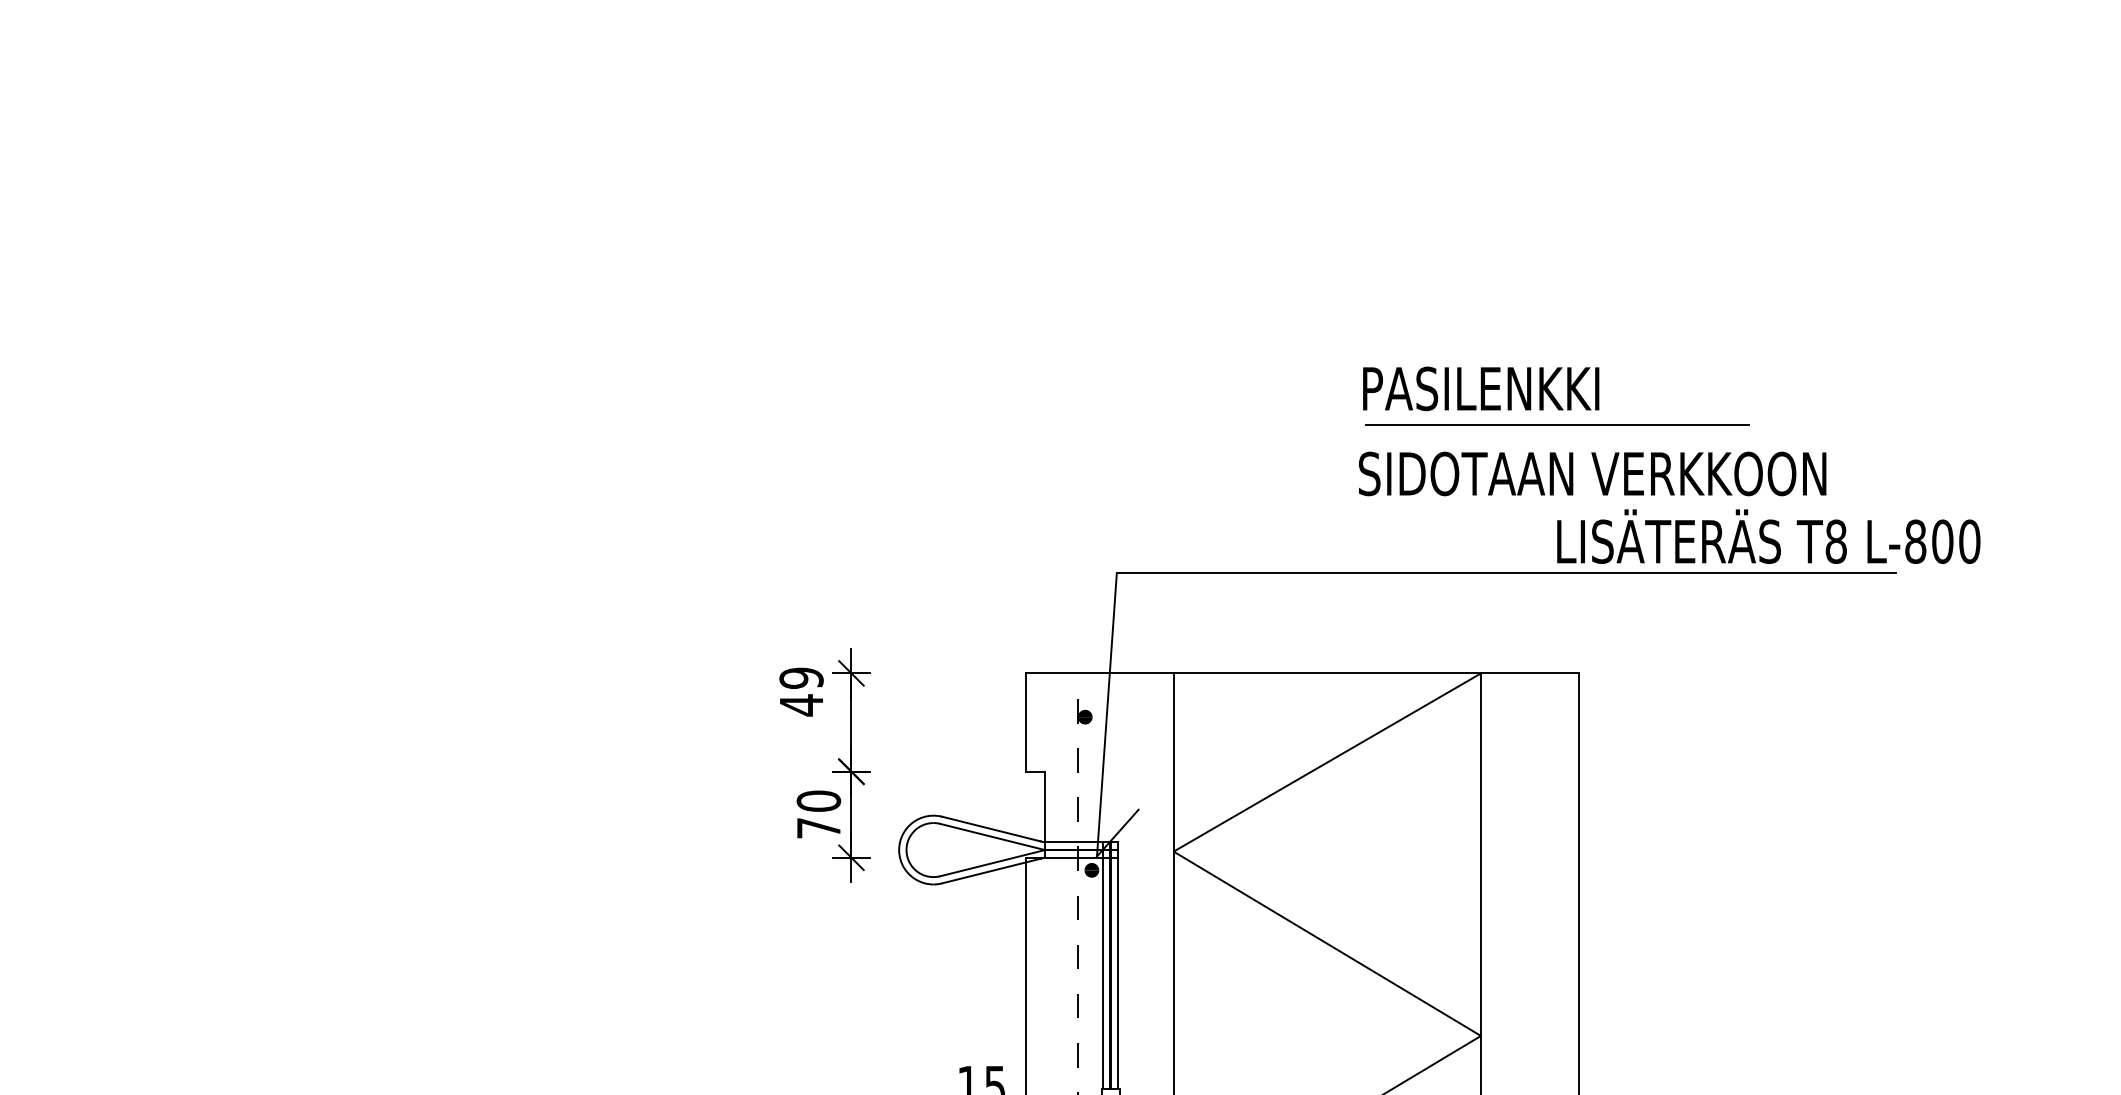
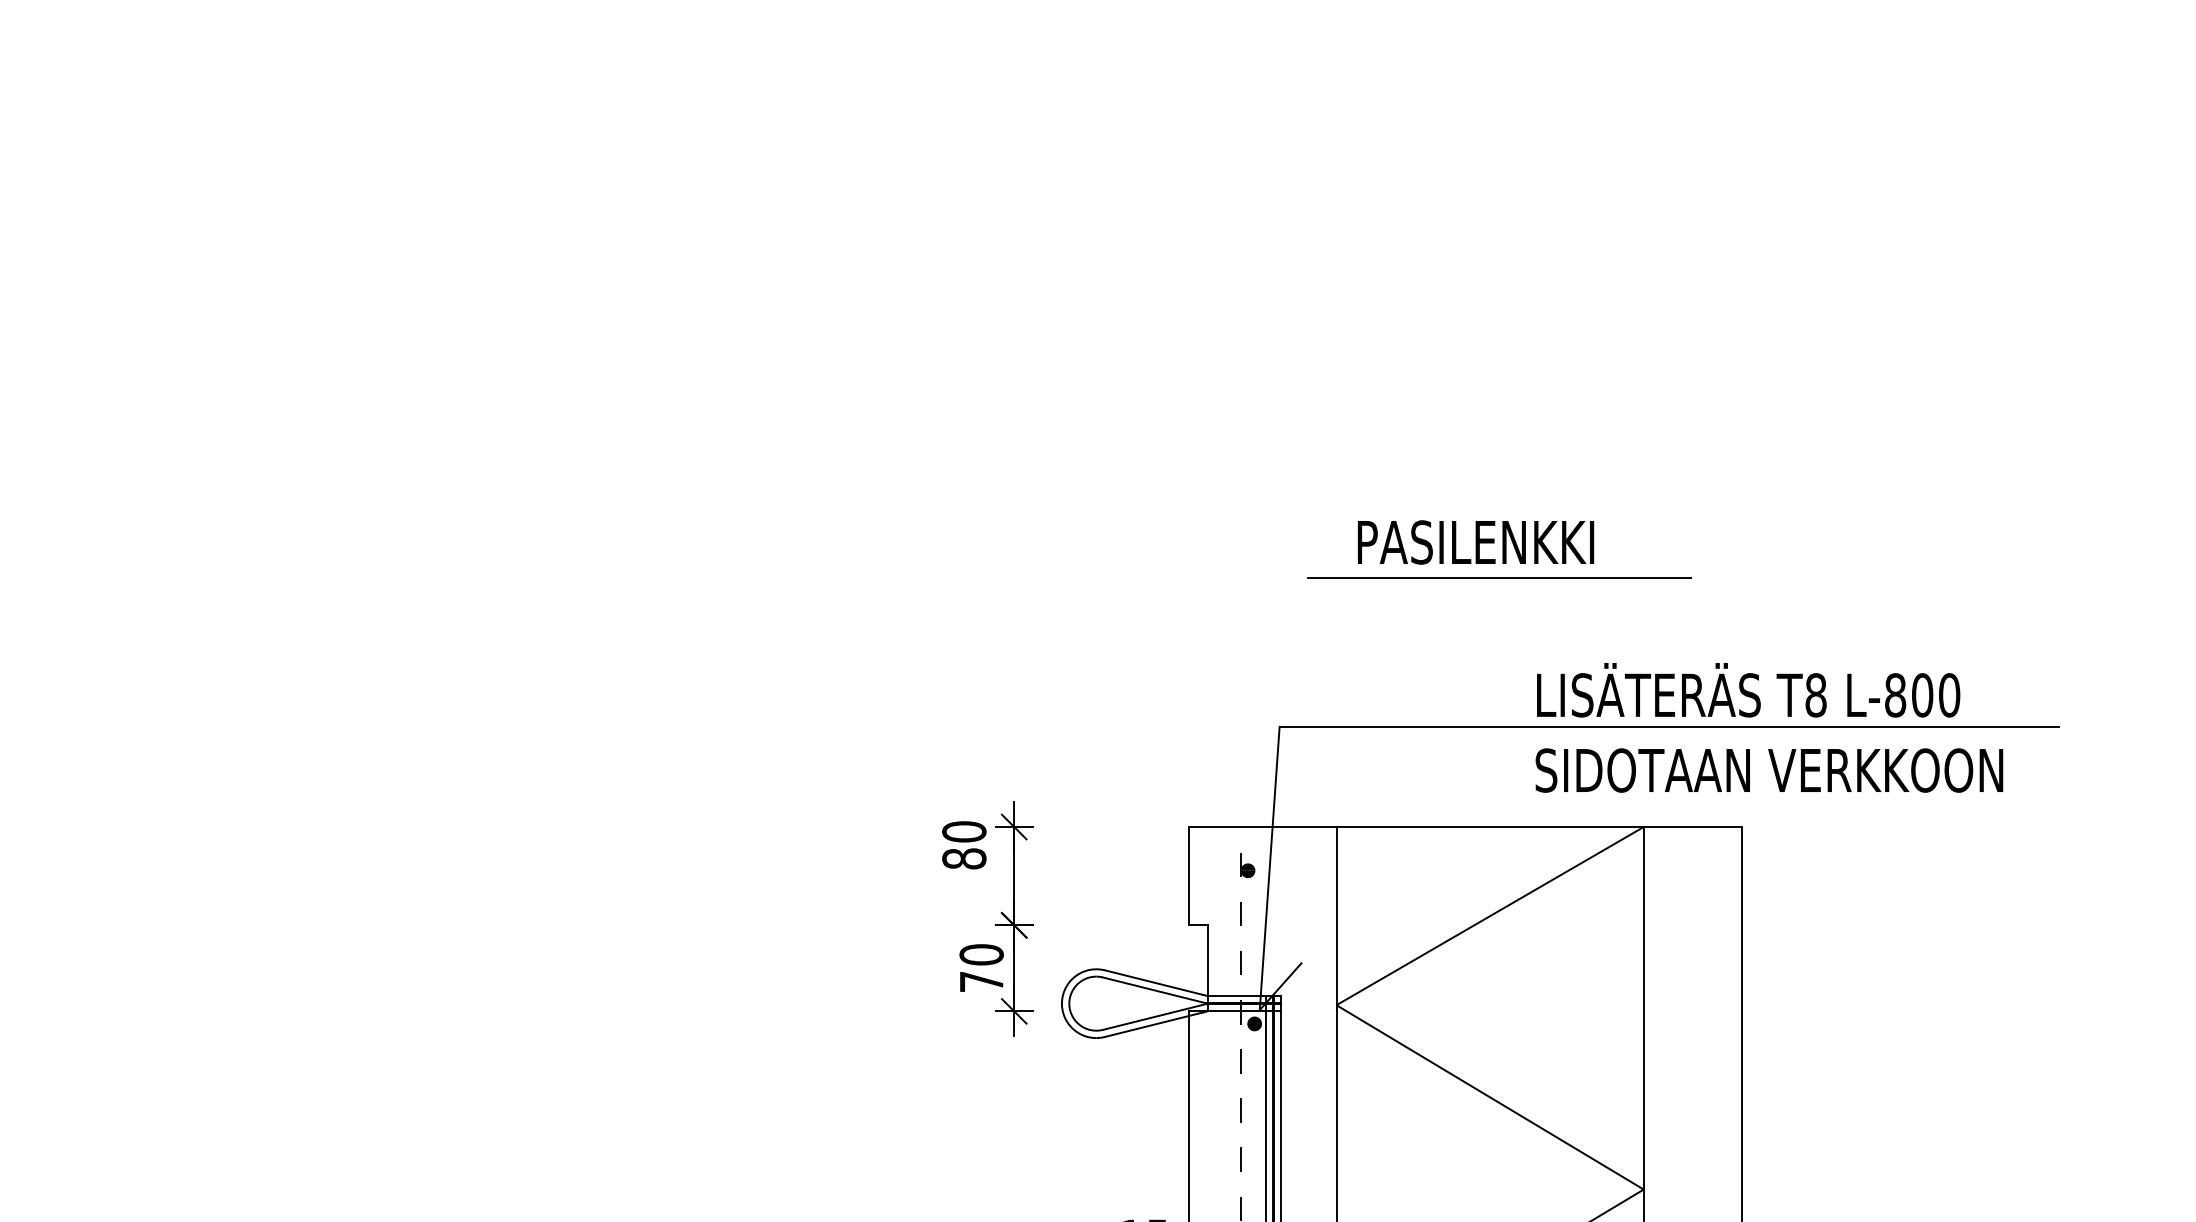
text: (1481, 388) -> (1476, 542), moved
line: (1557, 423) -> (1499, 577), moved
text: (1592, 473) -> (1769, 770), moved
text: (1768, 536) -> (1748, 690), moved
text: (801, 691) -> (964, 845), 49 -> 80

